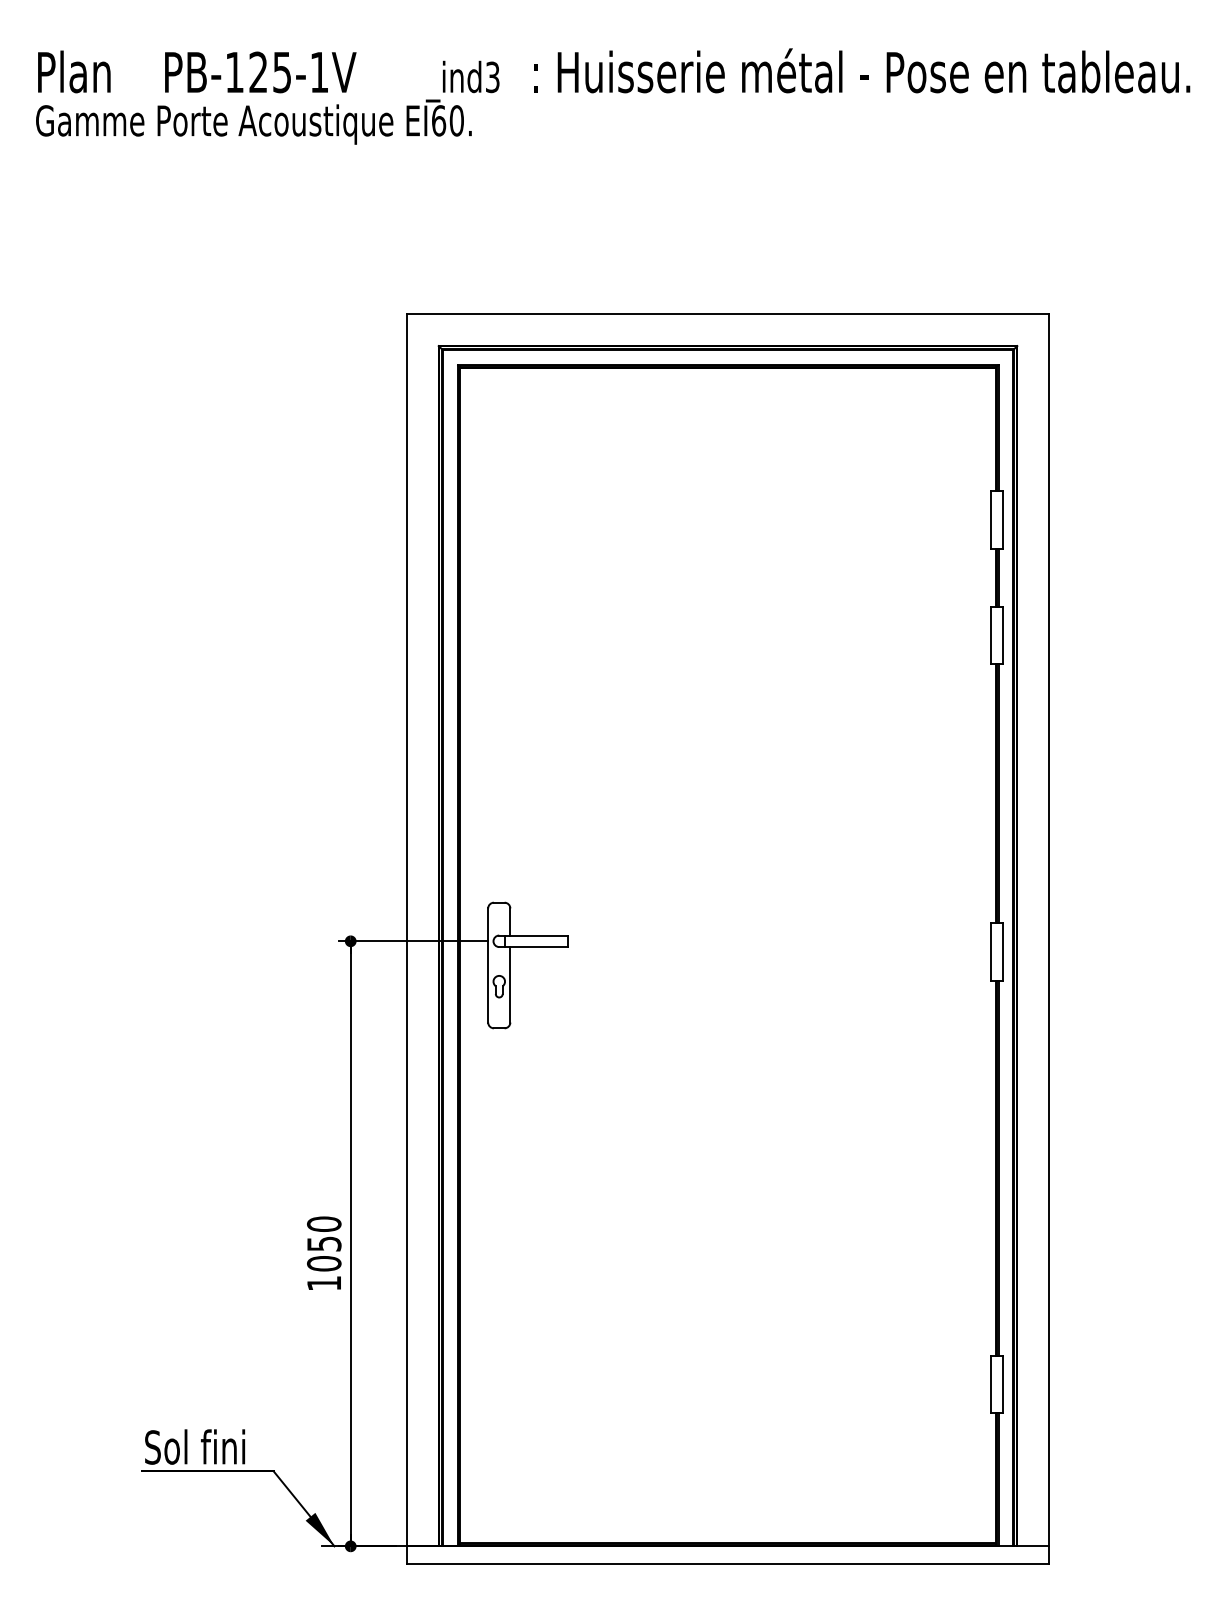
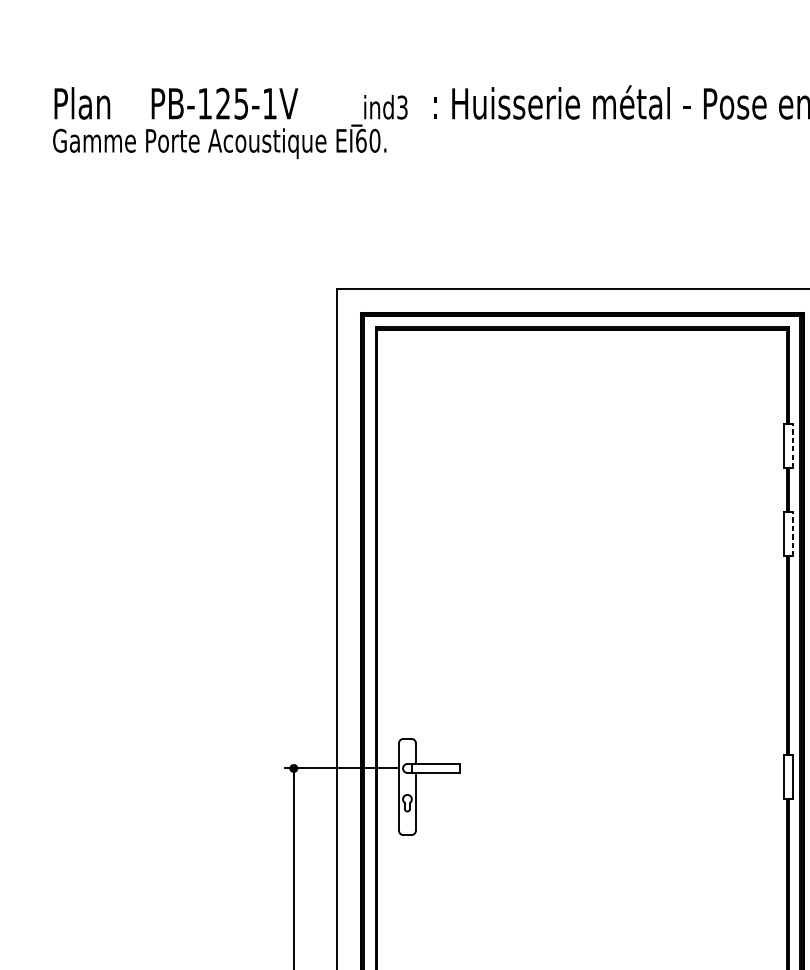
line: (1002, 520) -> (792, 446), solid -> dashed
line: (1002, 635) -> (792, 534), solid -> dashed

